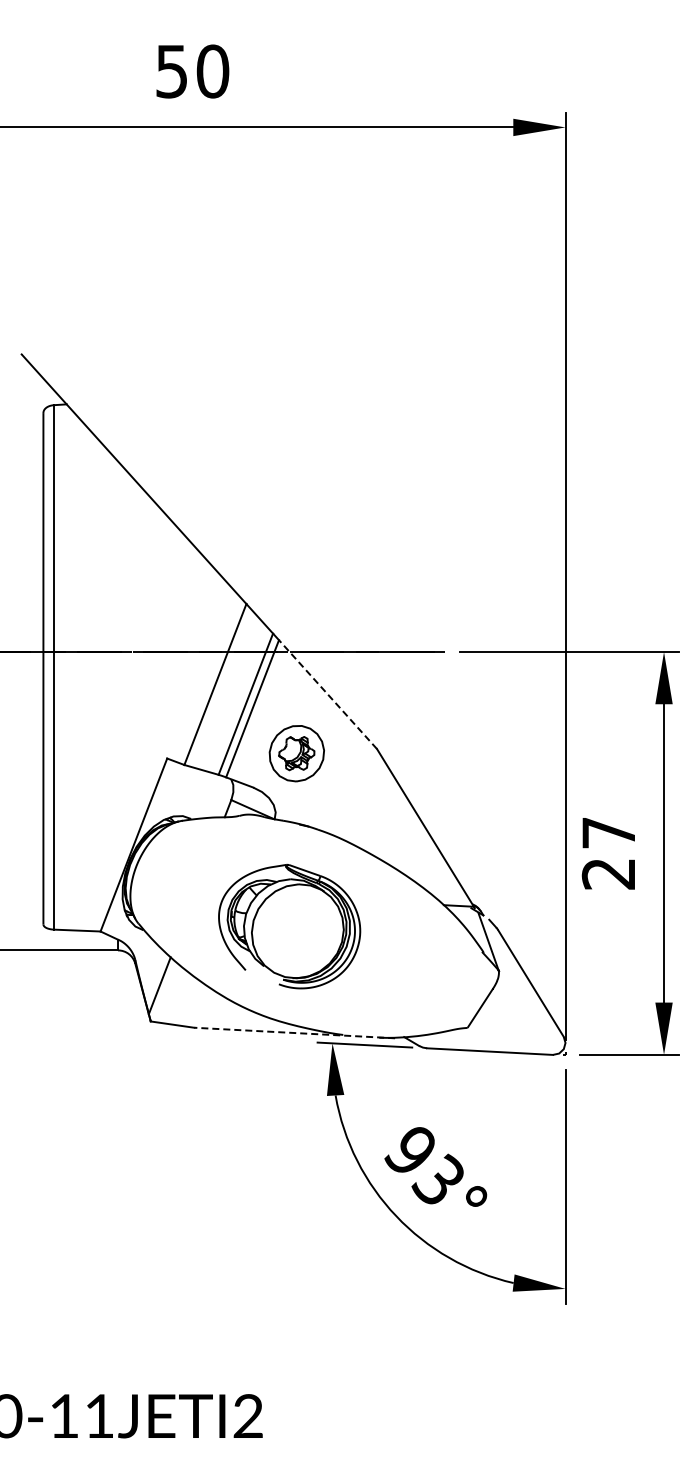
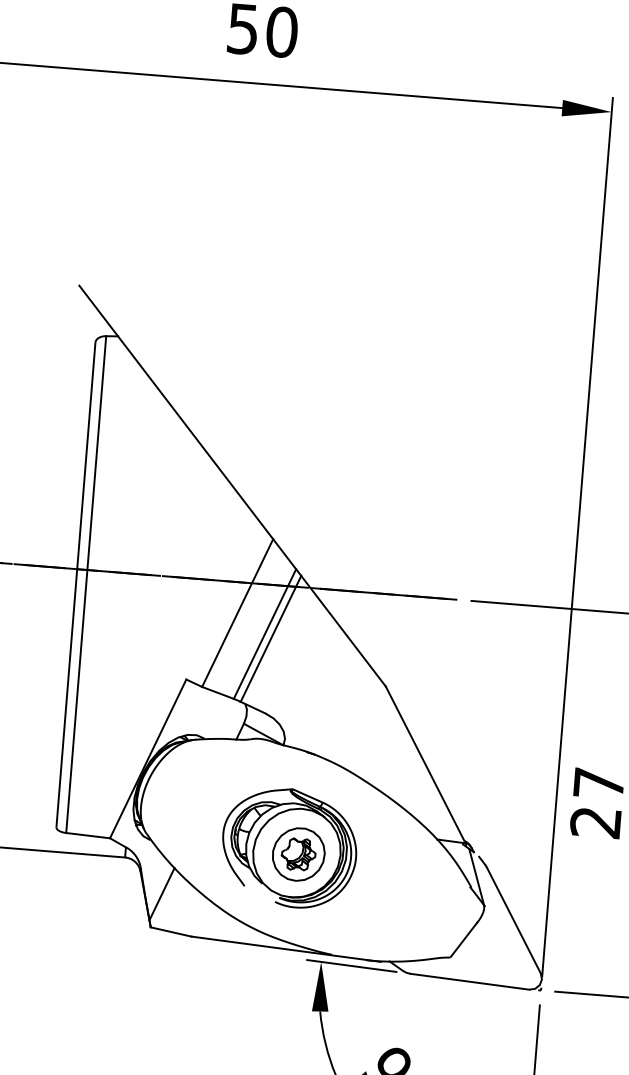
line: (327, 694) -> (343, 631), dashed -> solid
part: (296, 753) -> (298, 854), moved
line: (294, 1033) -> (285, 949), dashed -> solid

